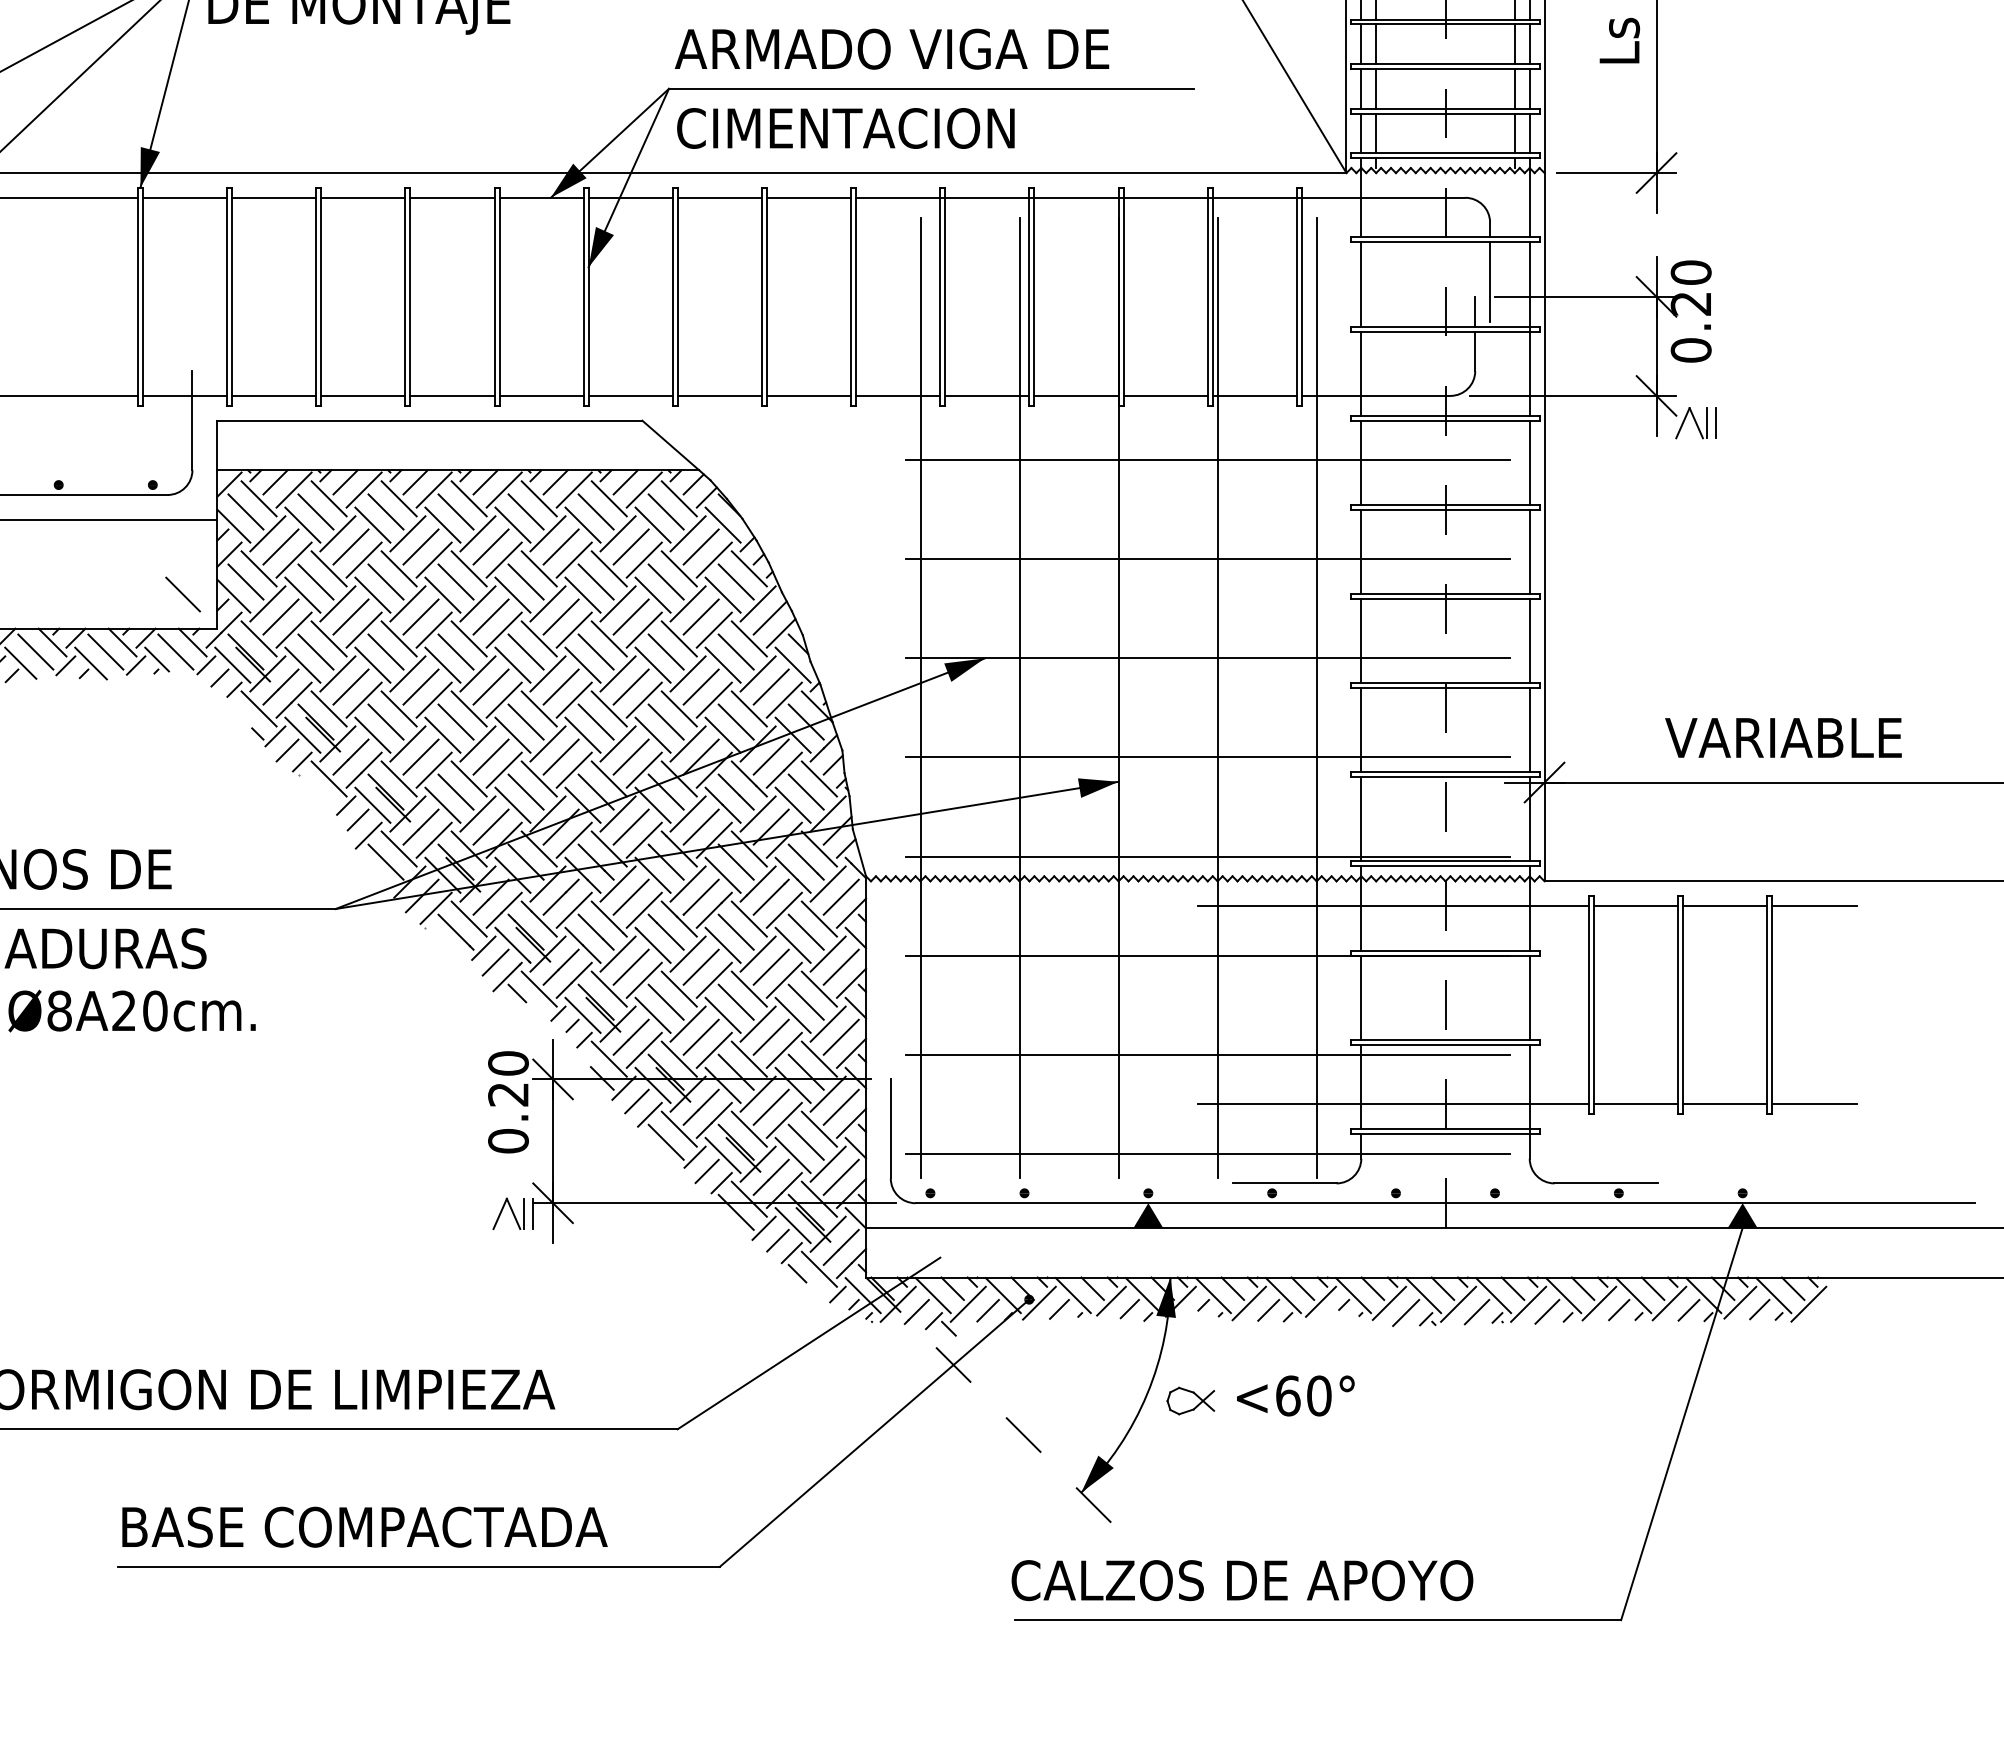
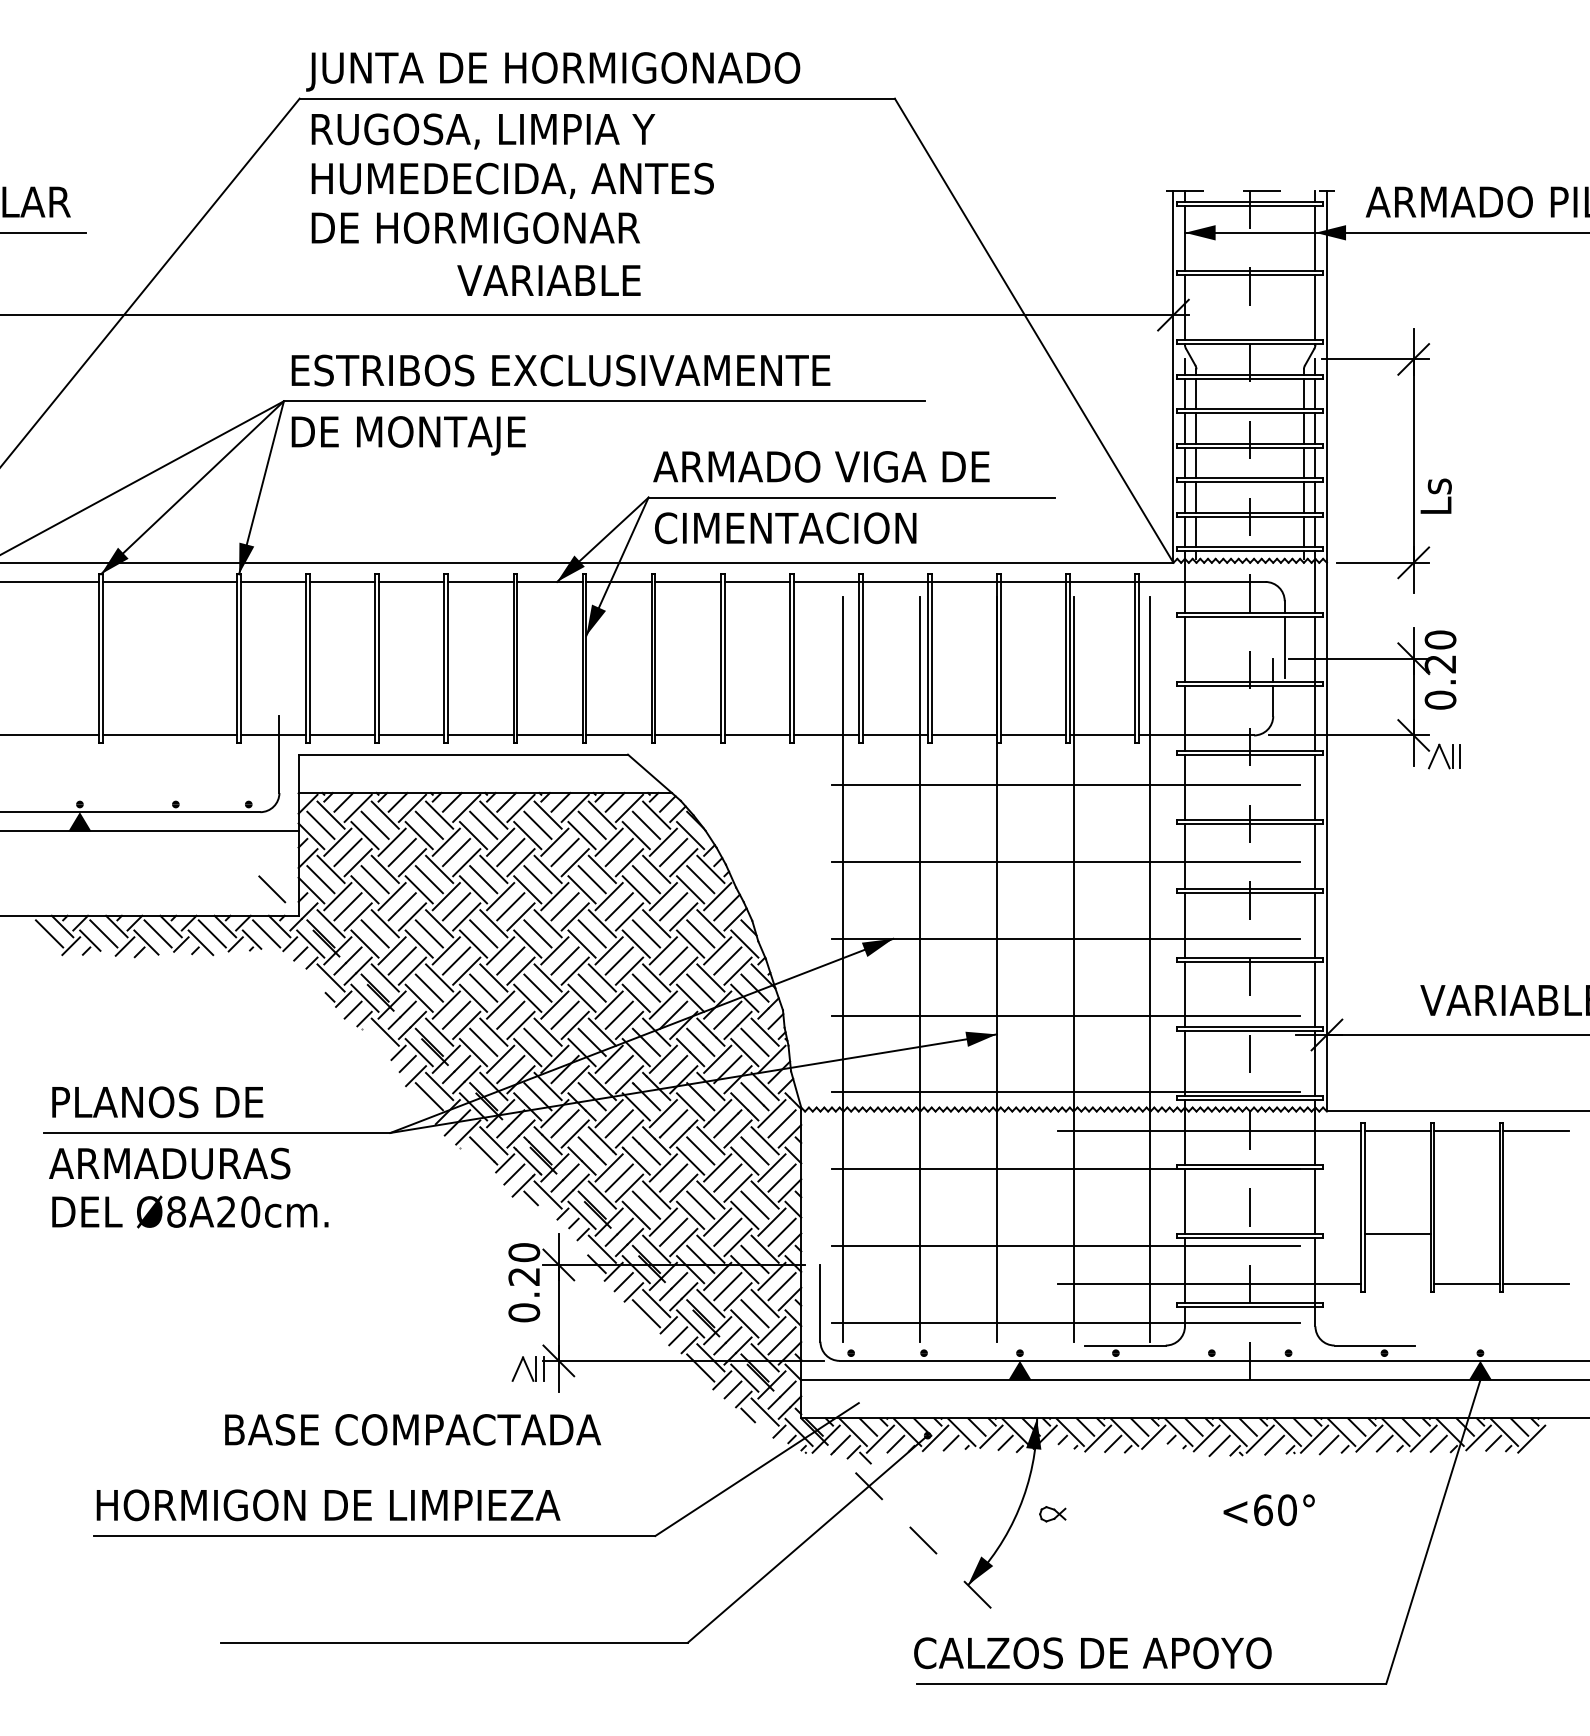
text: (1618, 39) -> (1435, 495), moved
line: (1635, 1104) -> (1397, 1234), moved
text: (1294, 1396) -> (1268, 1510), moved
part: (1190, 1401) -> (1052, 1514), size x0.7
text: (364, 1526) -> (412, 1429), moved

